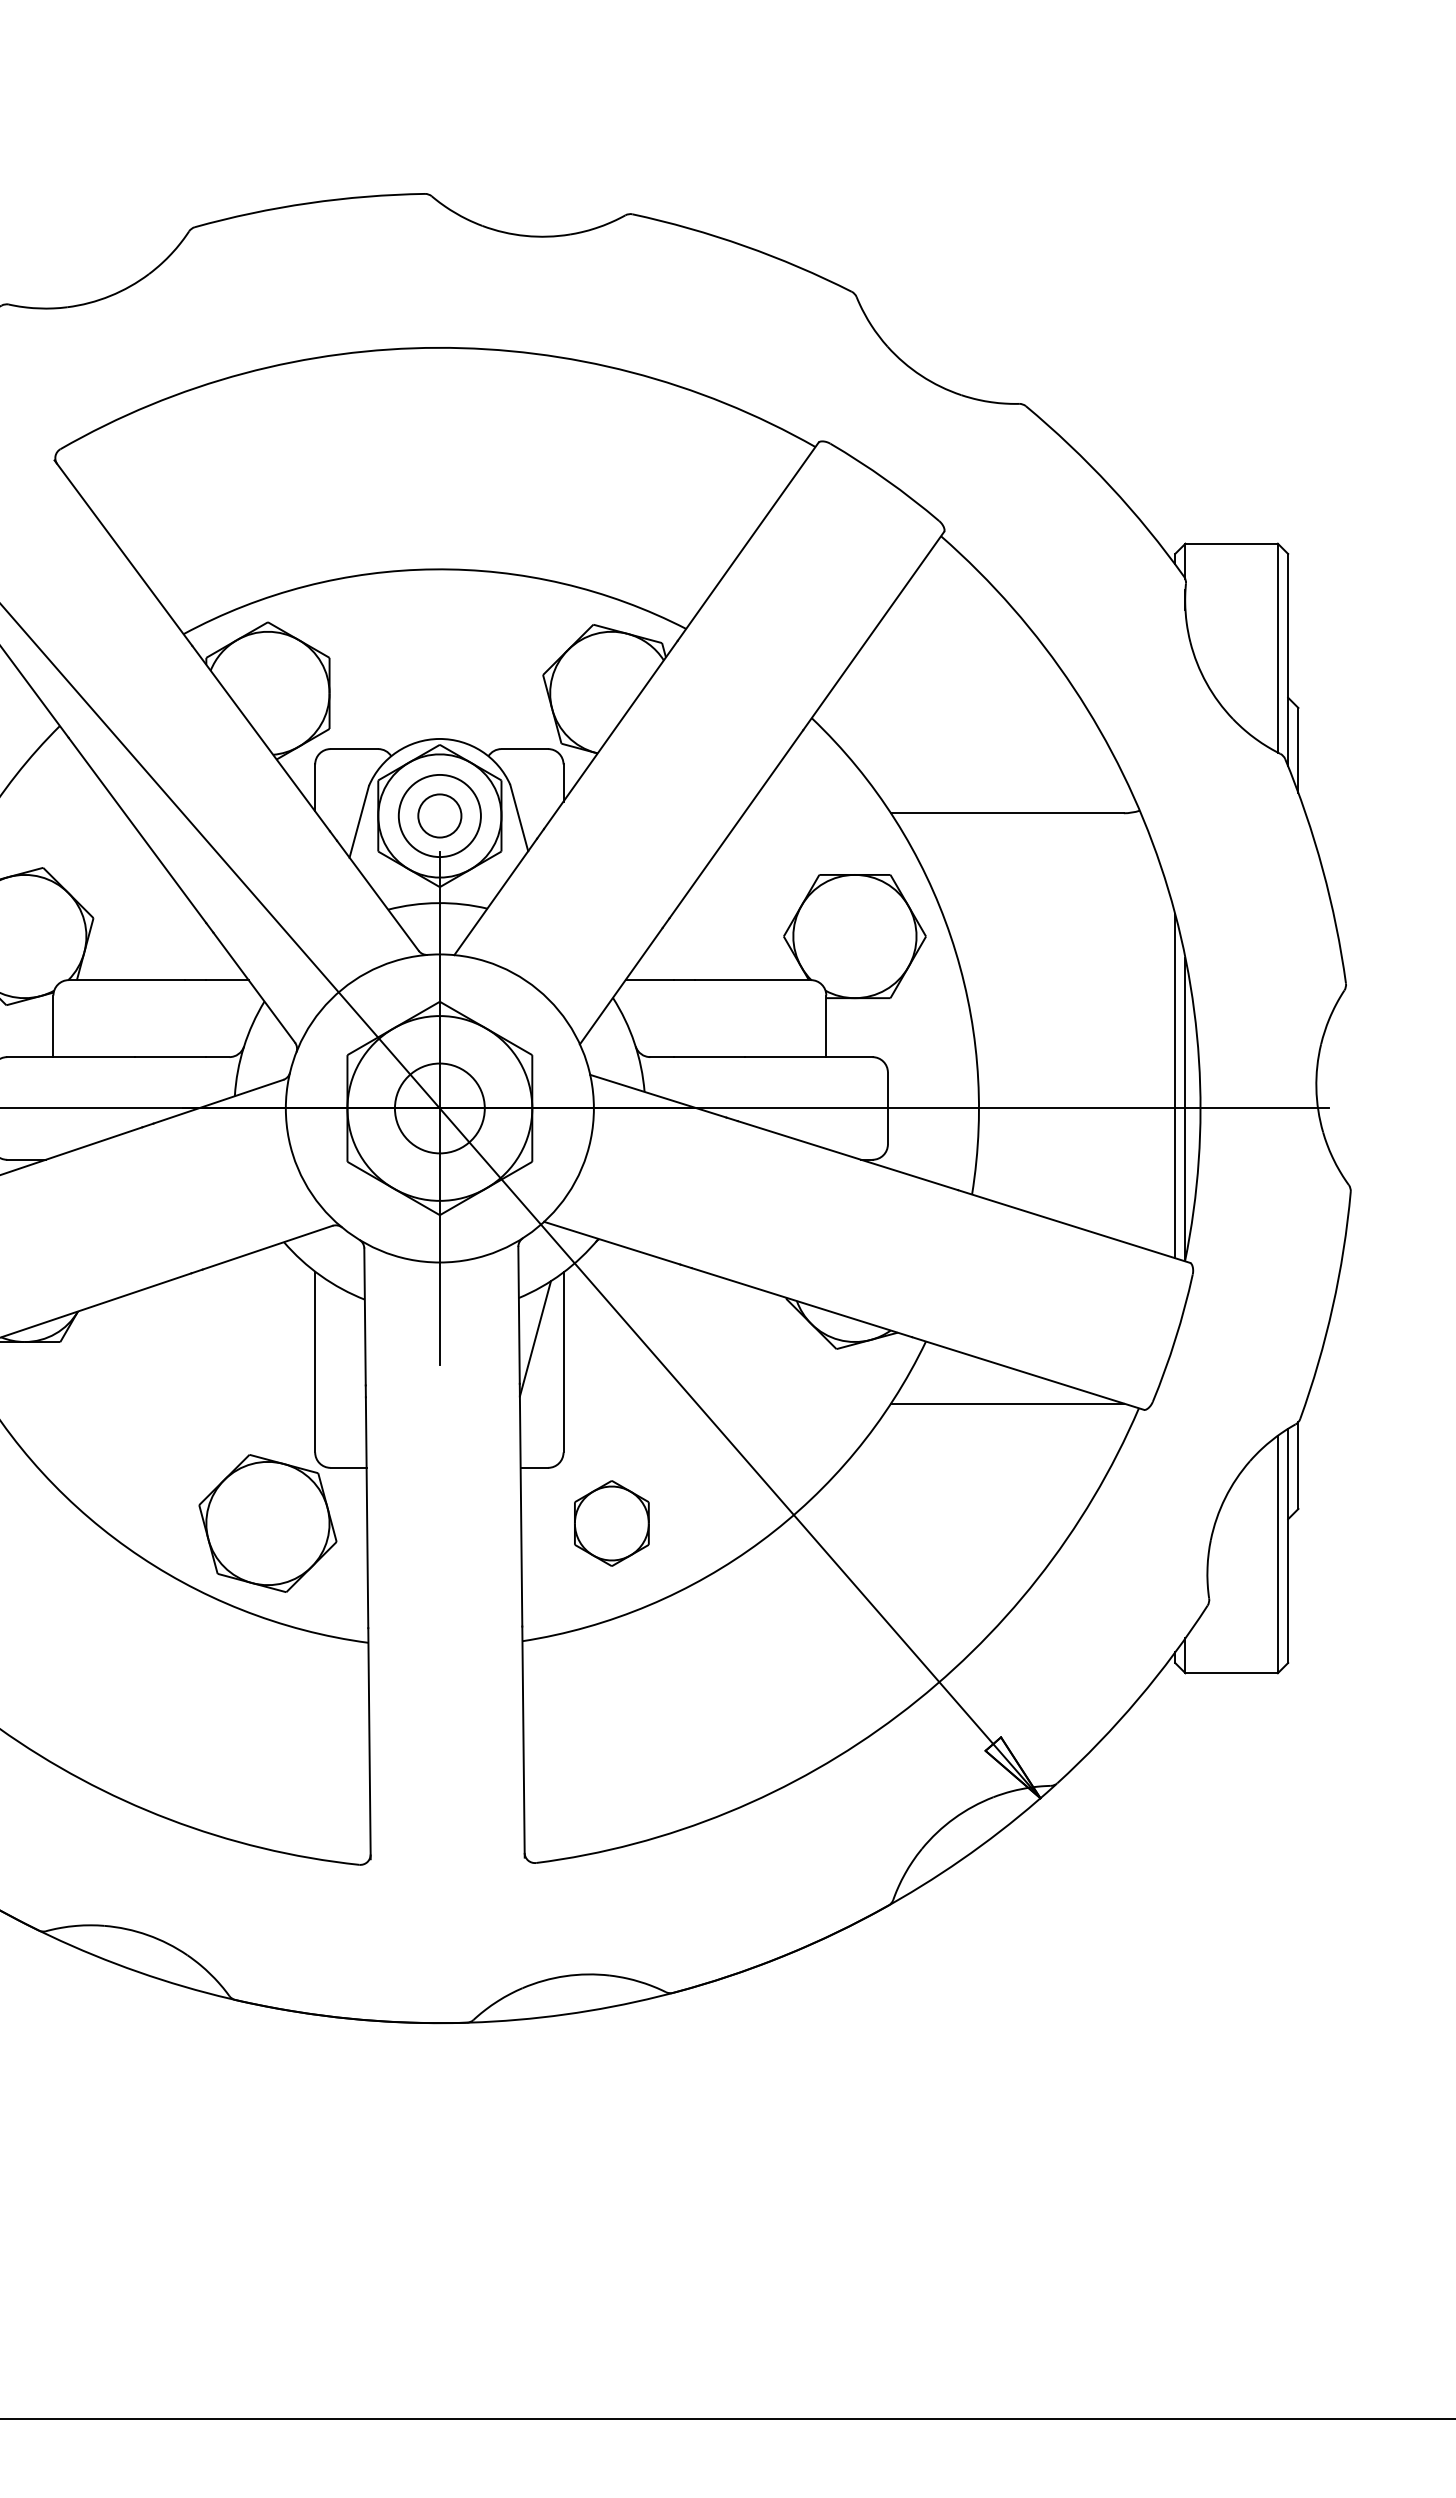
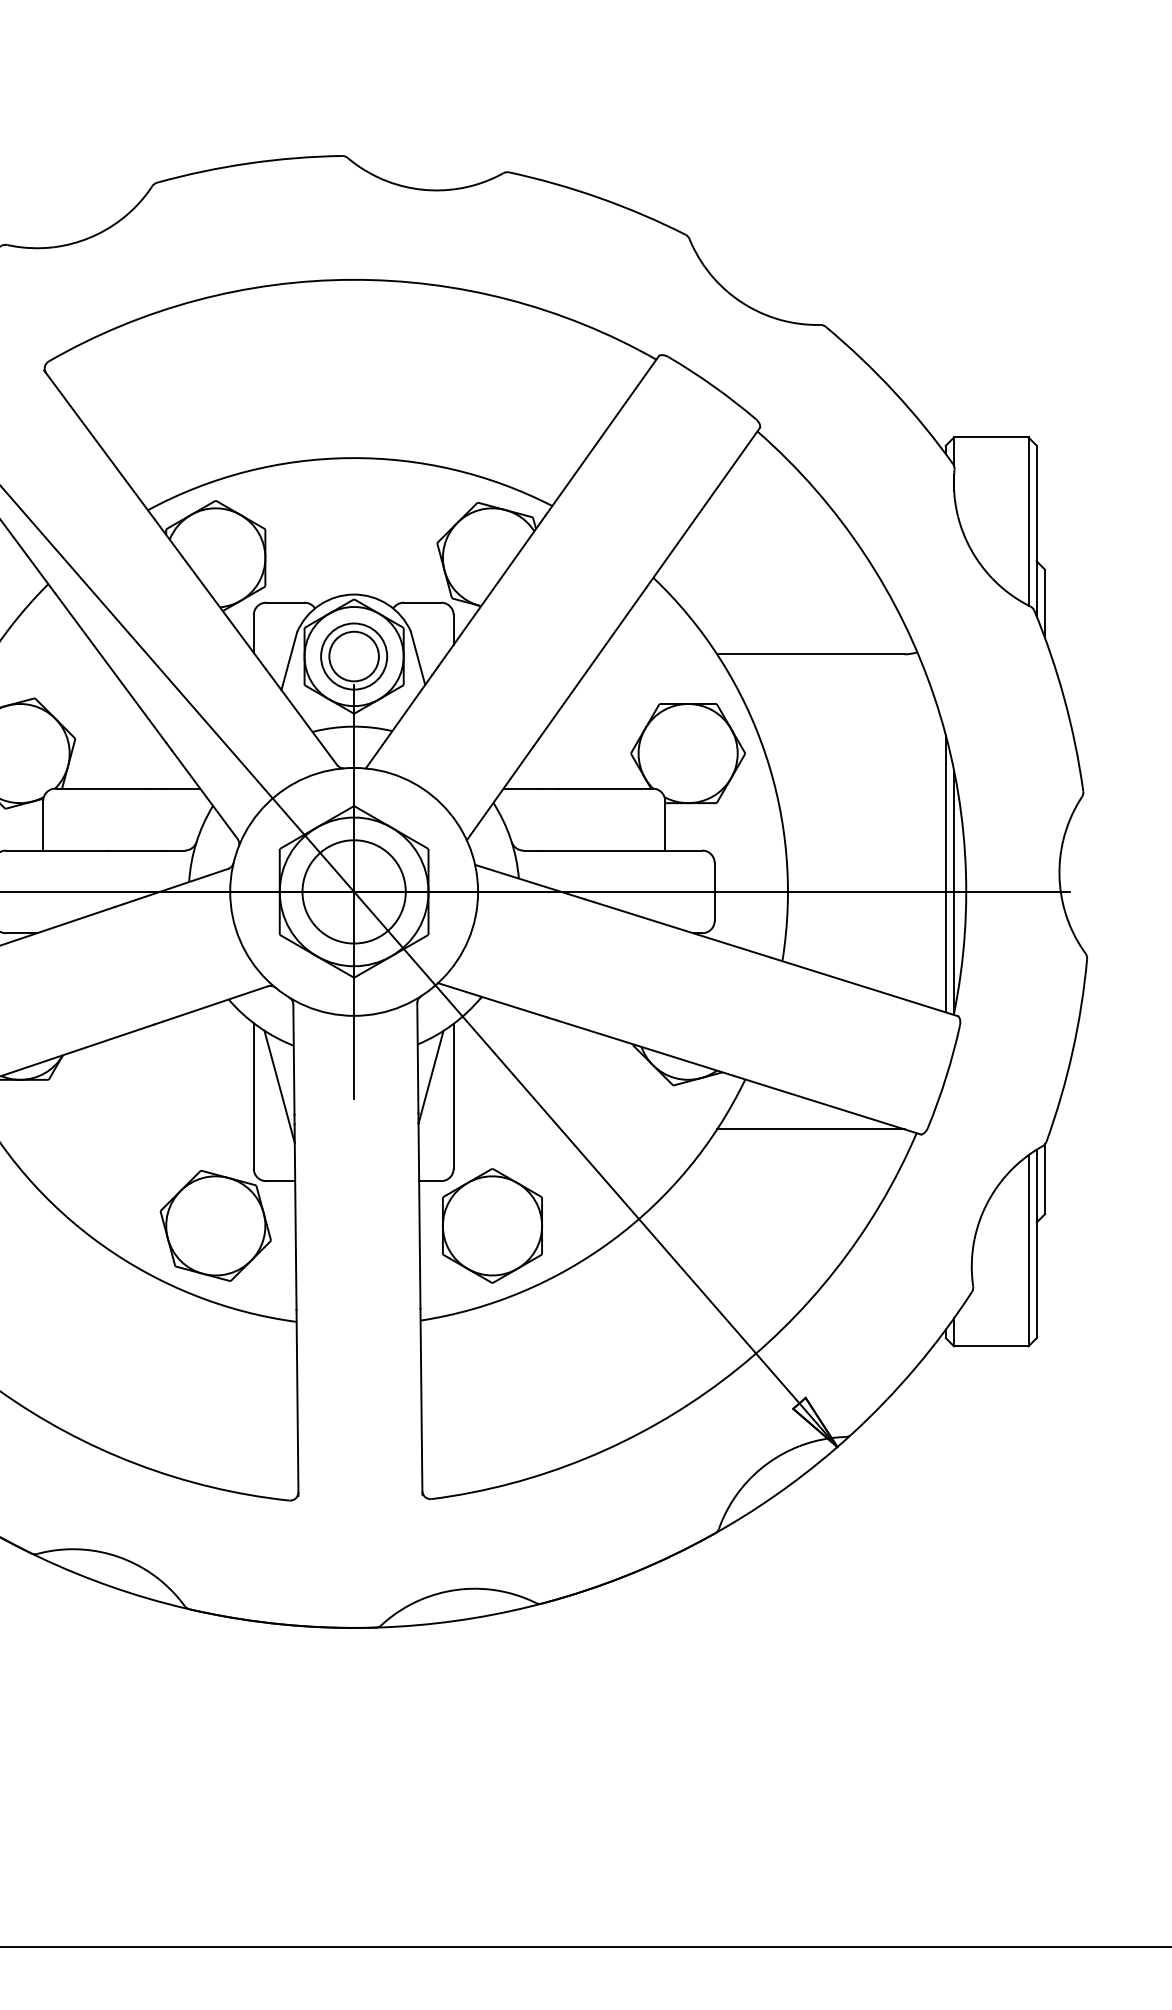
circle: (439, 815) -> (353, 656), size x1.43
circle: (439, 1108) -> (353, 891), size x1.43
line: (347, 1350) -> (279, 1086), added
part: (611, 1523) -> (492, 1225), size x1.67

